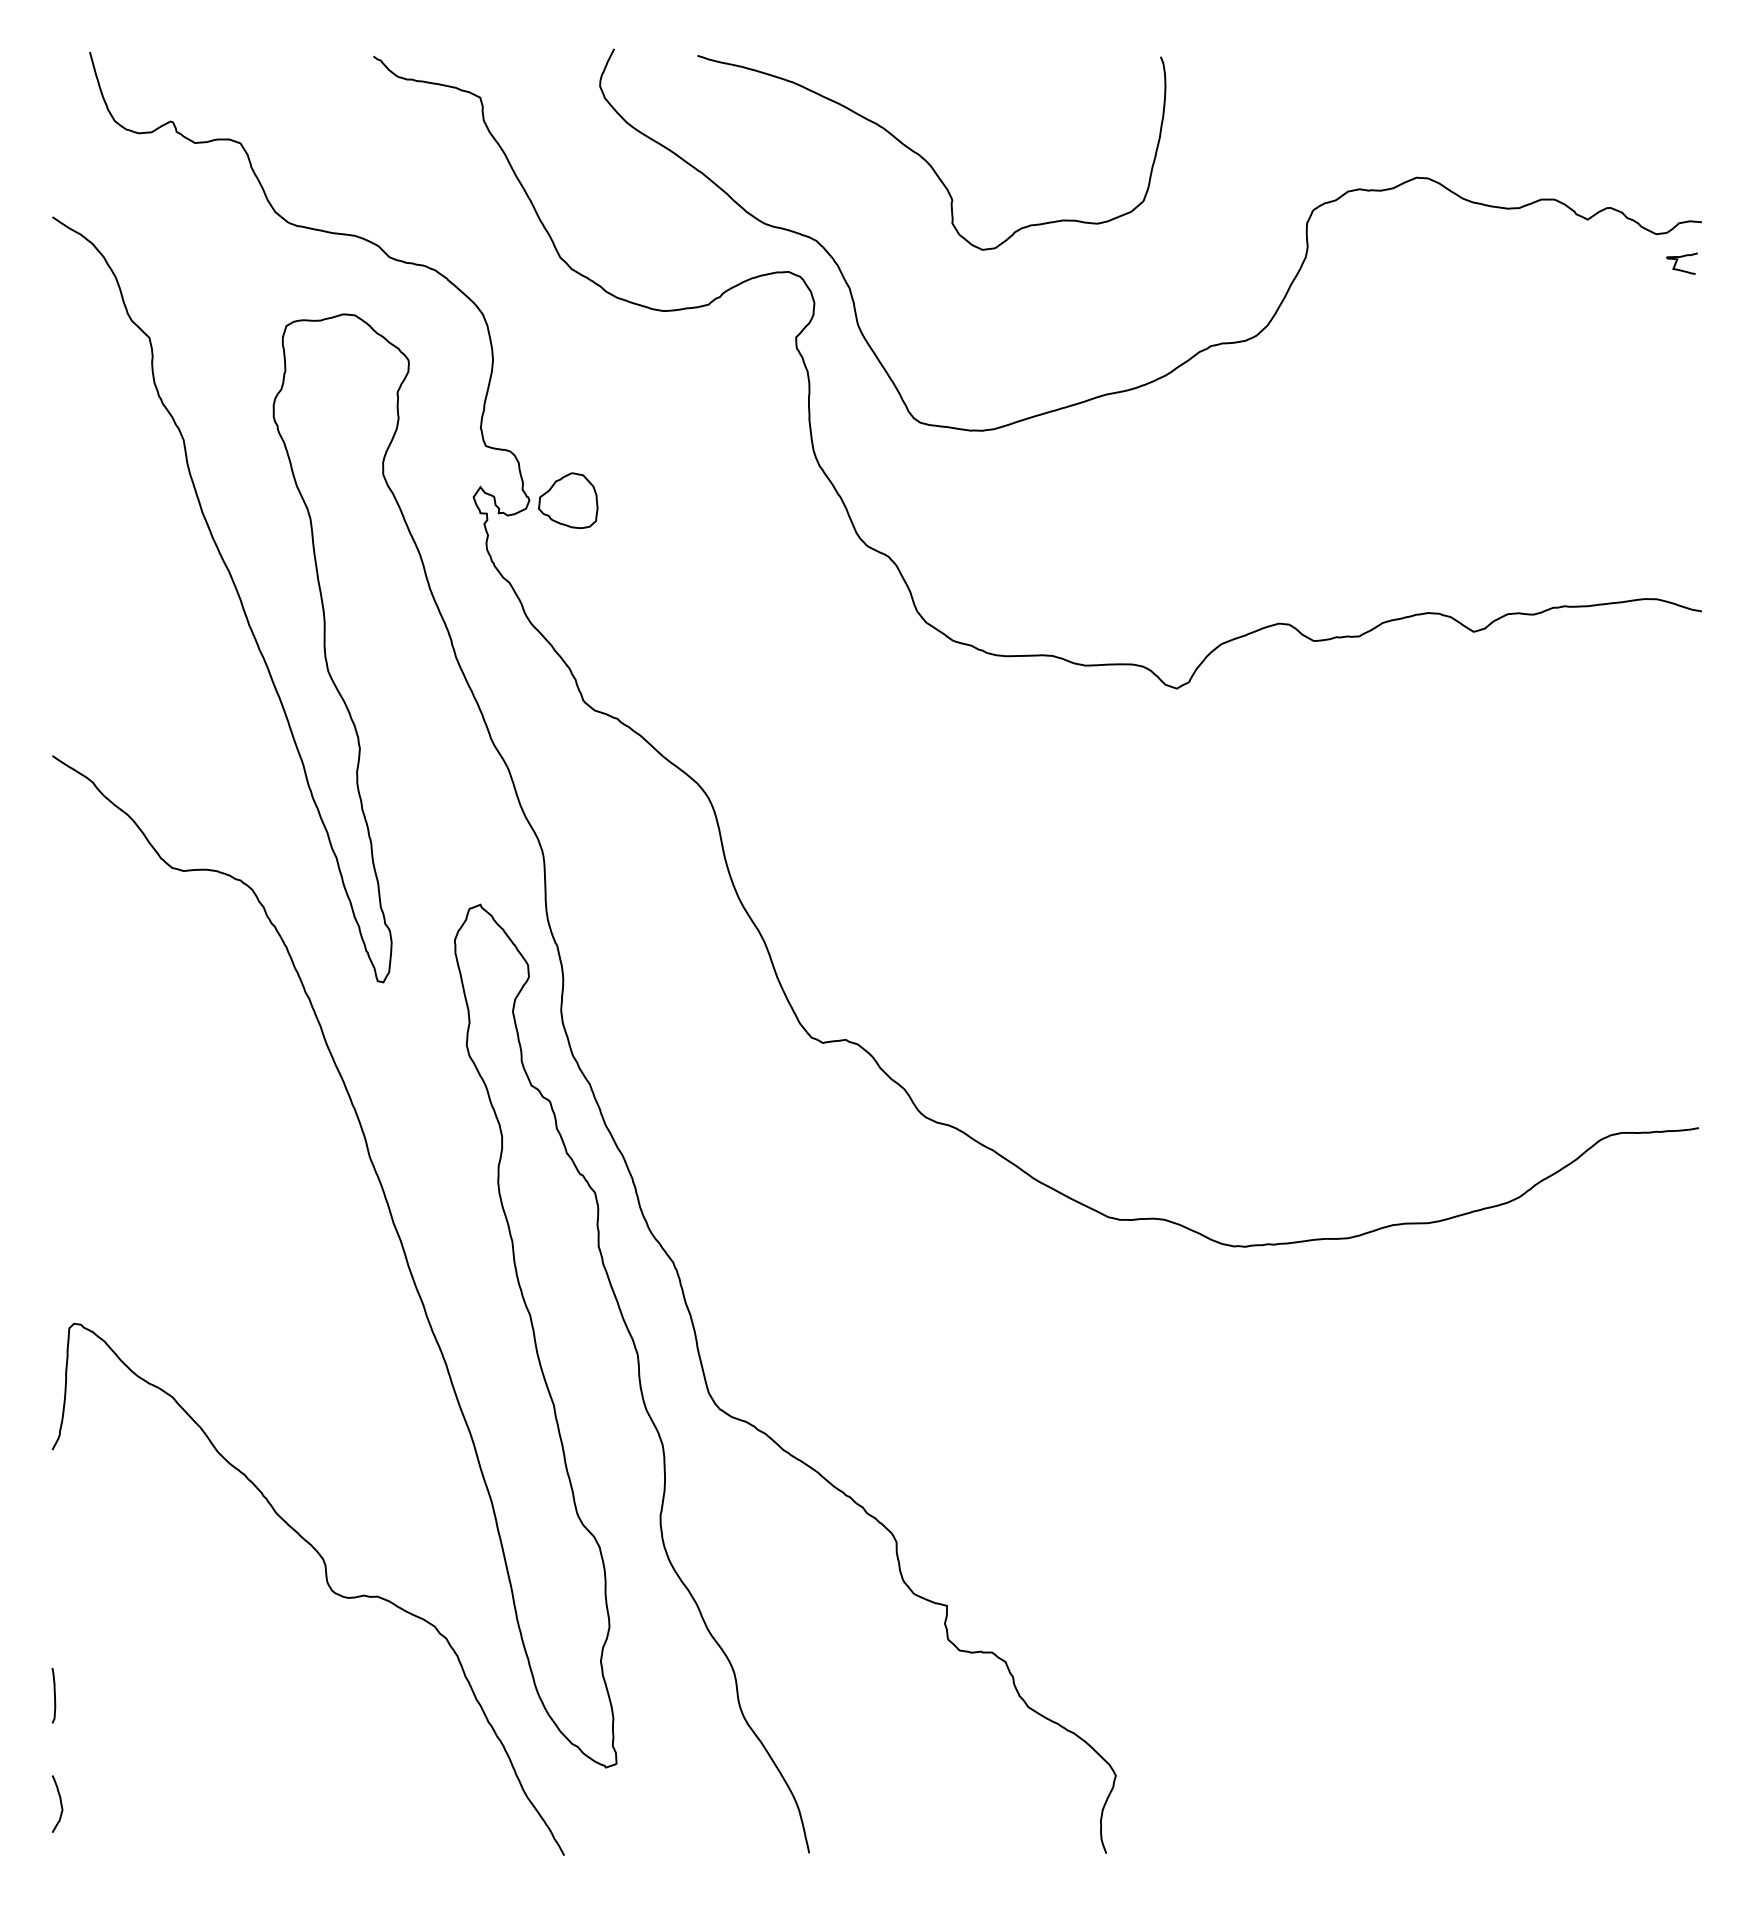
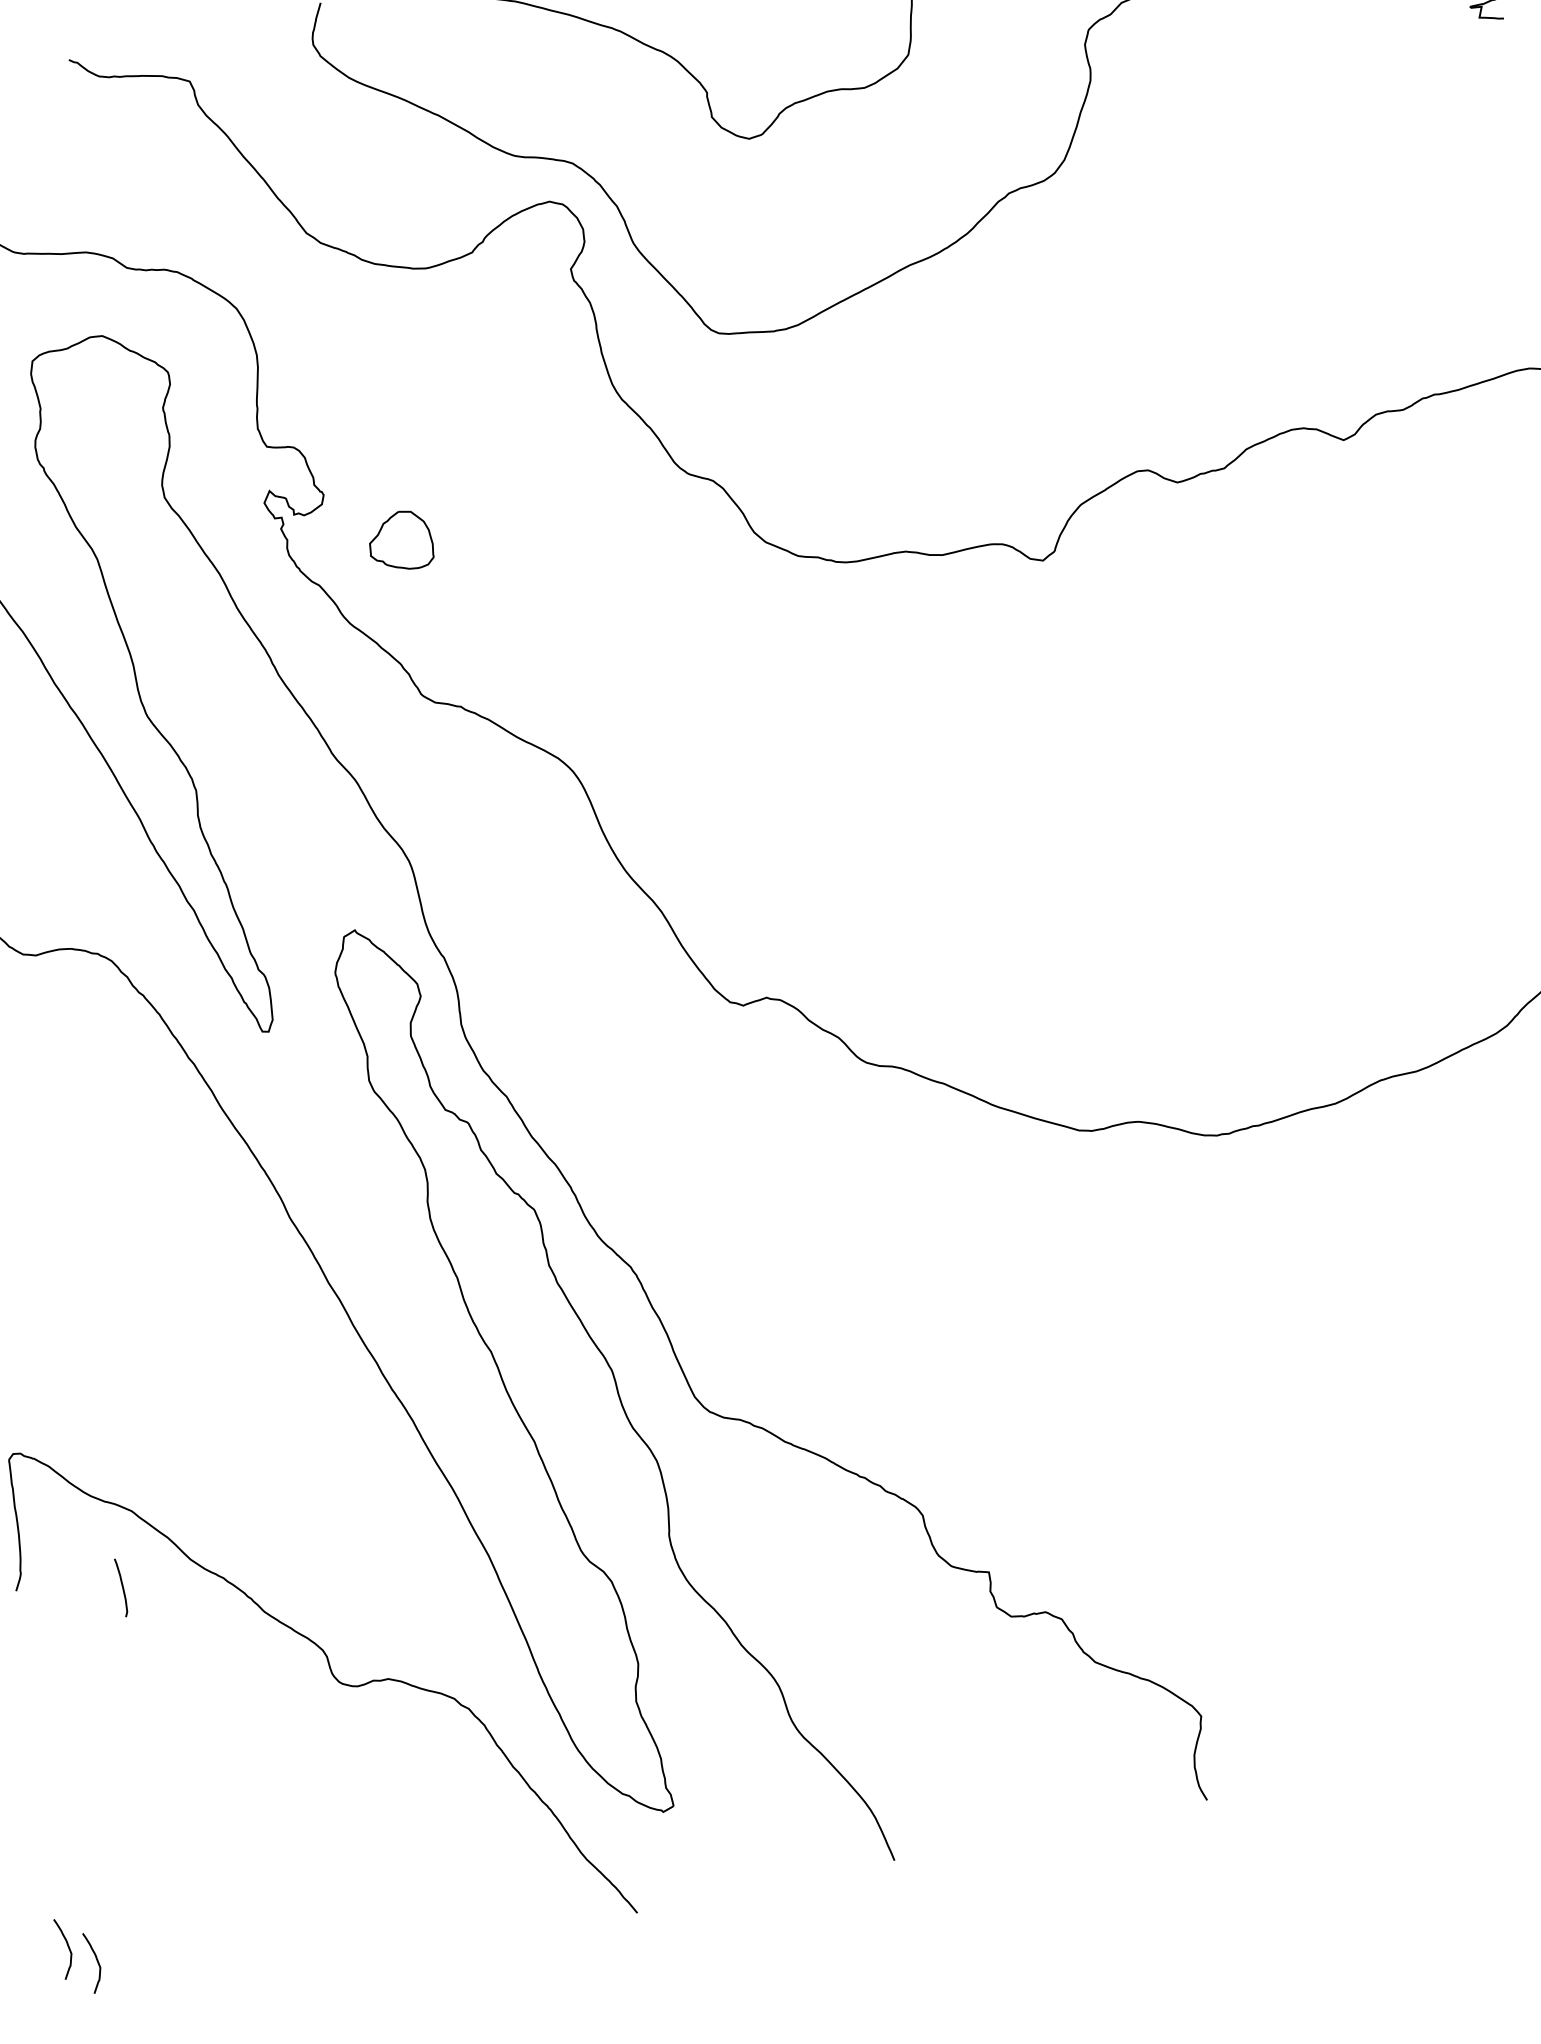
part: (567, 500) -> (399, 541), moved
curve: (54, 1695) -> (122, 1587), moved
curve: (36, 1785) -> (68, 1947), added

